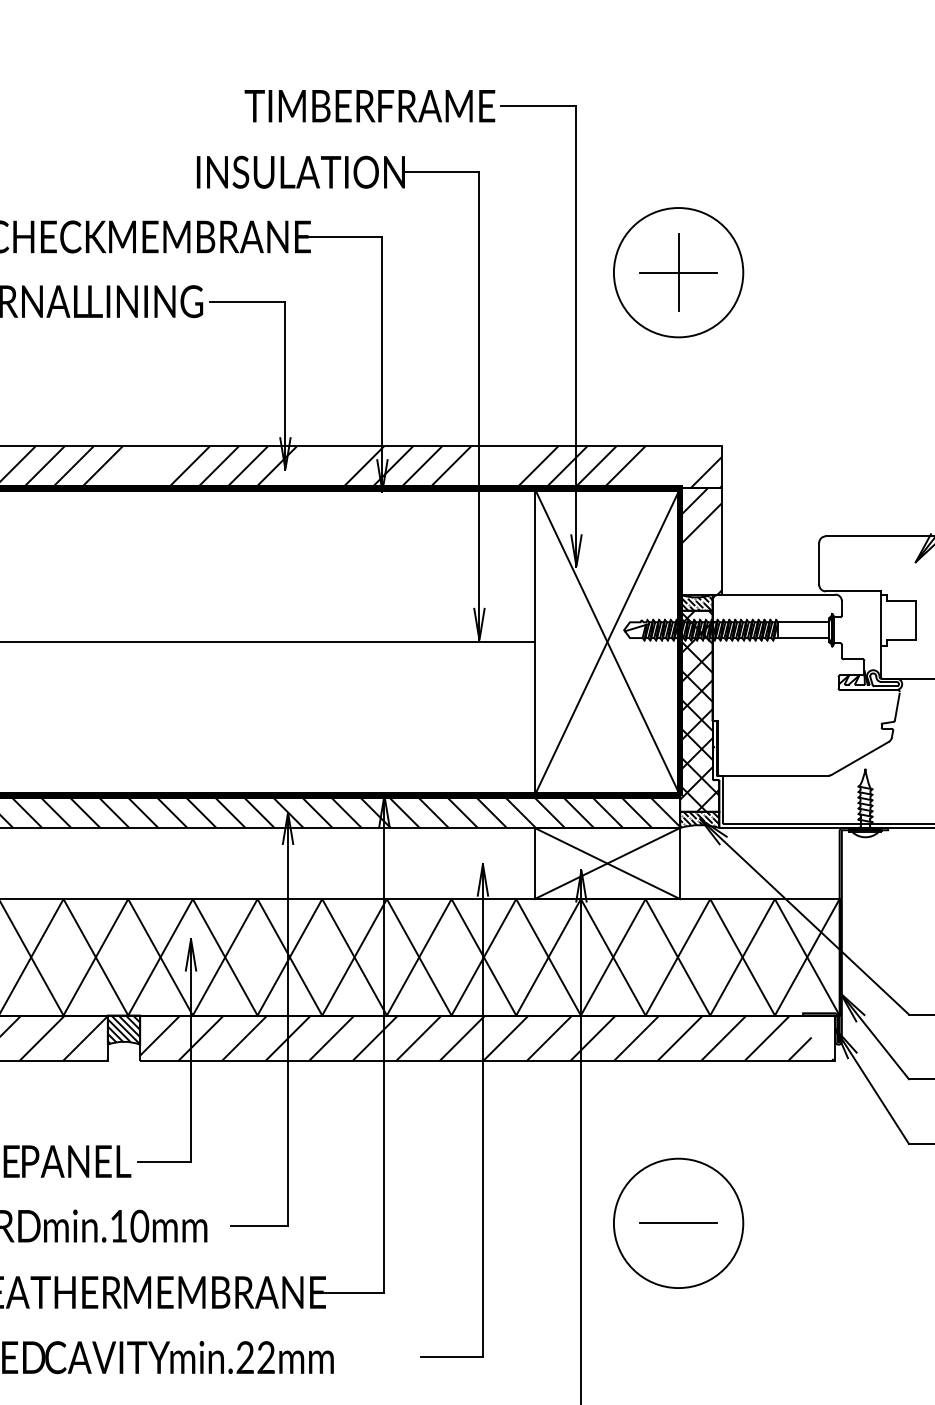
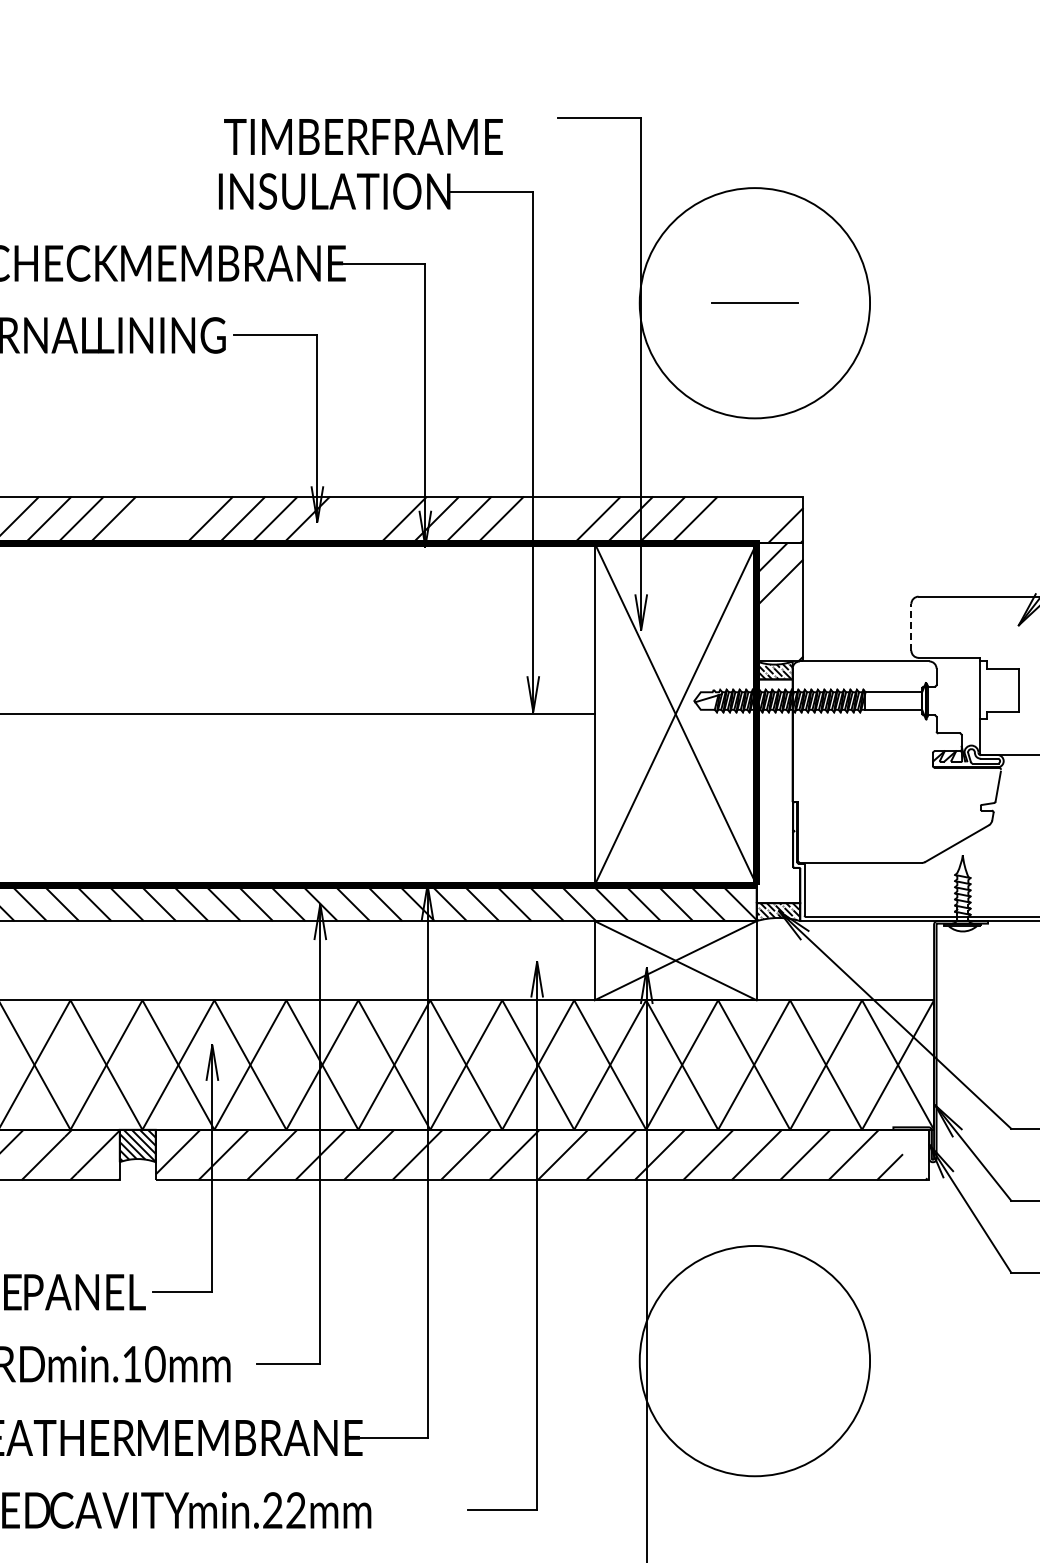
text: (369, 105) -> (363, 136), moved
circle: (678, 272) -> (754, 303), size x1.6
line: (678, 272) -> (754, 303), removed
line: (819, 563) -> (911, 626), solid -> dashed
hatch: (699, 711) -> (778, 791), removed
circle: (678, 1223) -> (754, 1361), size x1.6
line: (678, 1223) -> (754, 1361), removed

